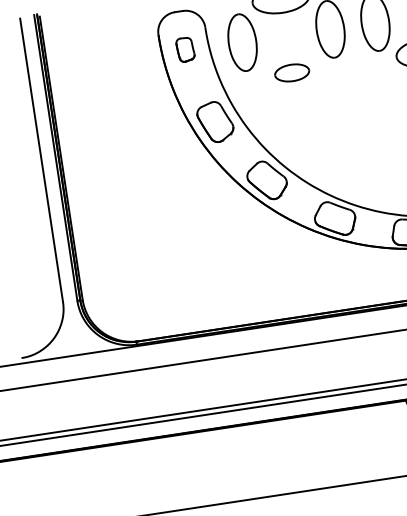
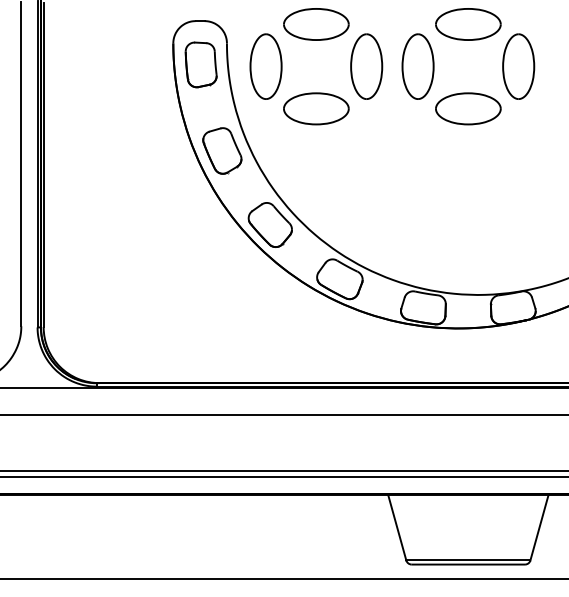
part: (184, 49) -> (200, 64), size x1.67
part: (292, 72) -> (316, 108), size x1.67

